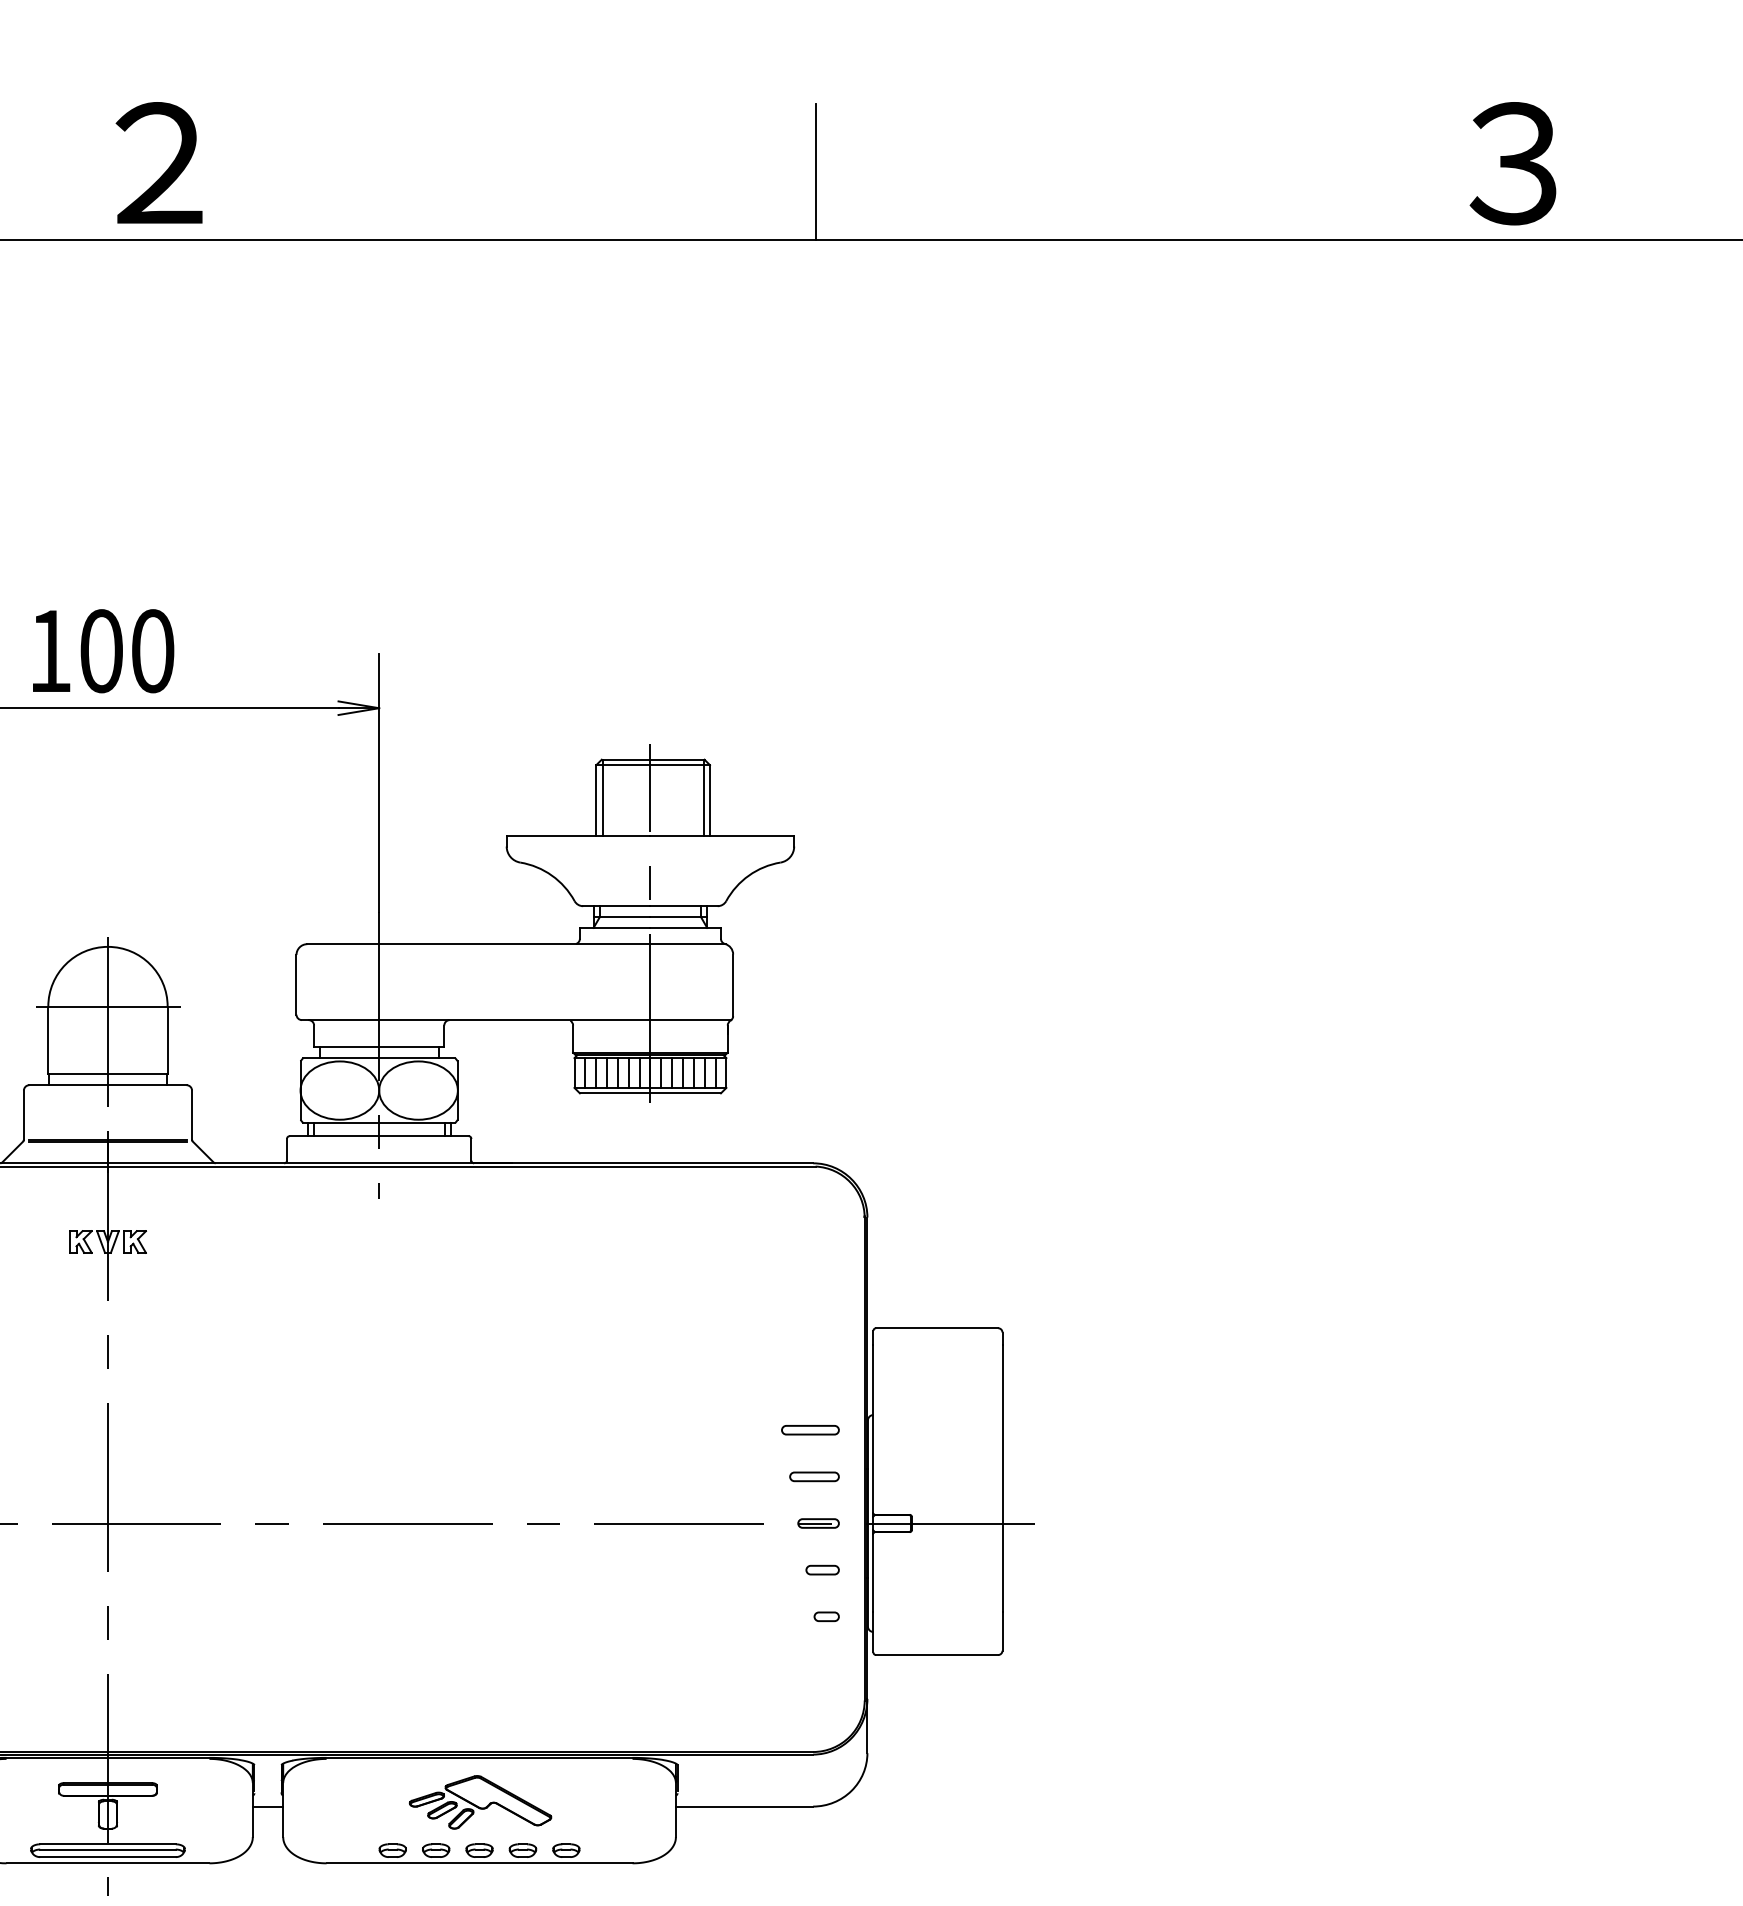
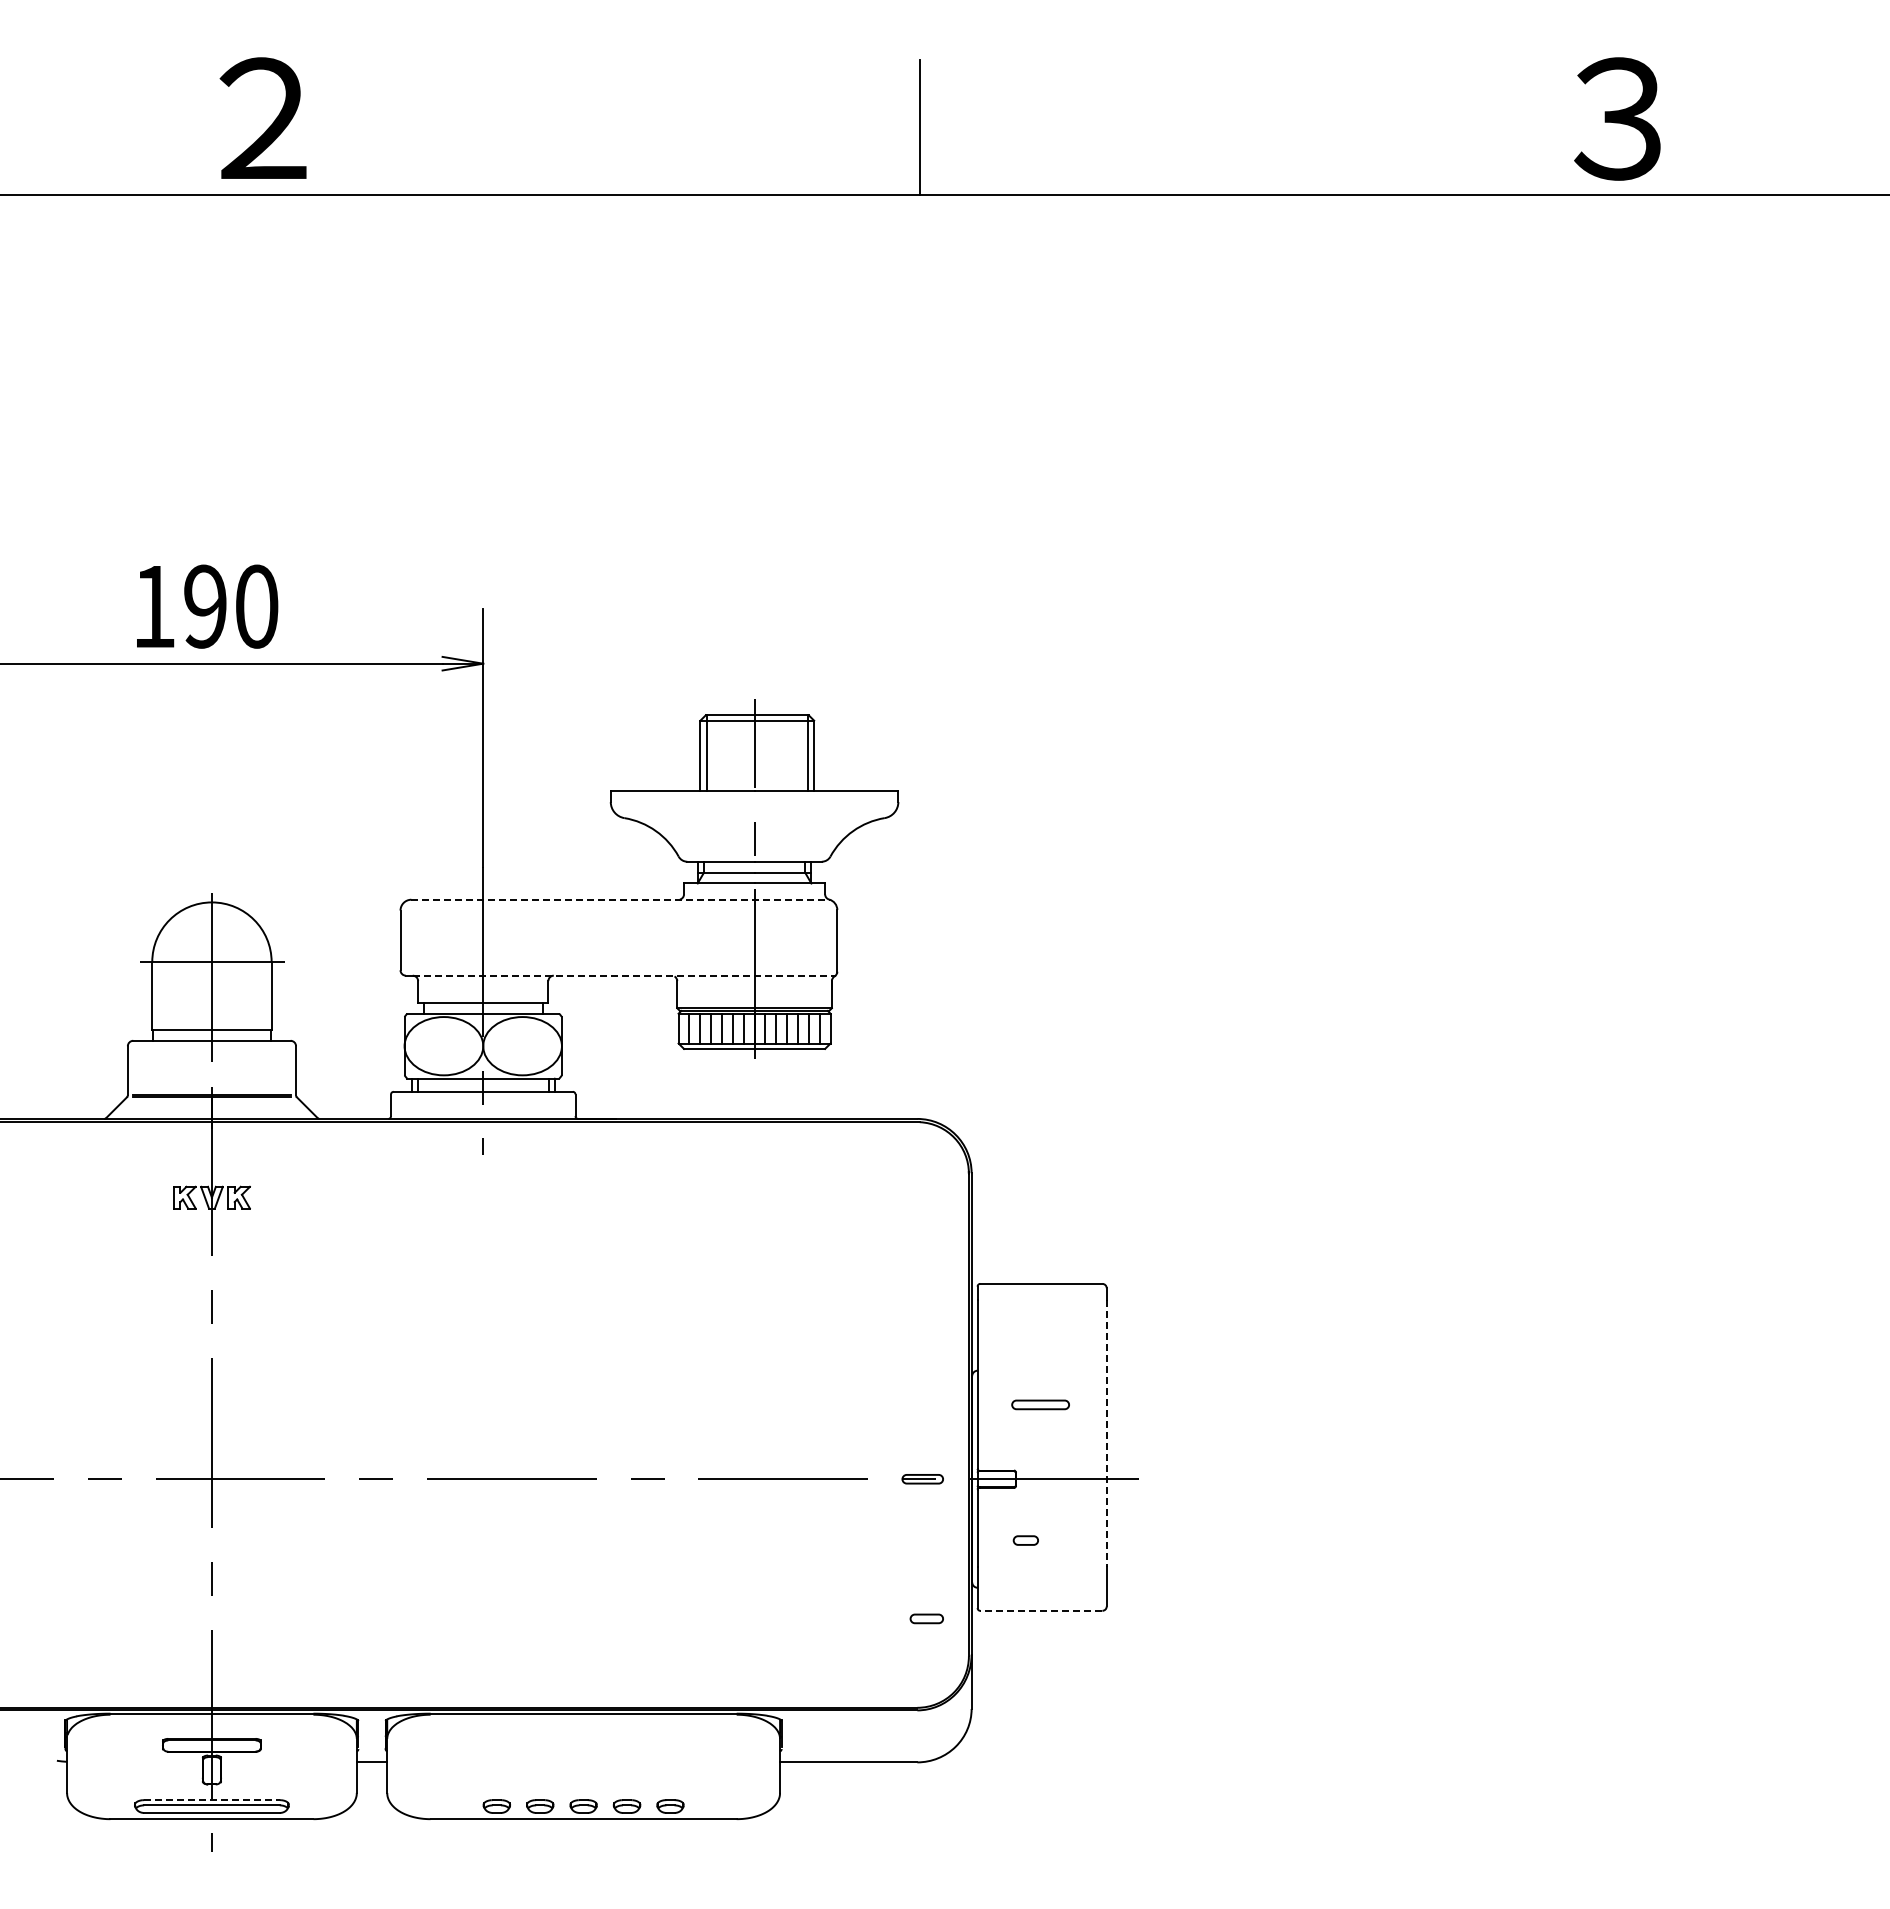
text: (101, 651) -> (205, 606), 100 -> 190
line: (517, 943) -> (621, 899), solid -> dashed
line: (520, 1019) -> (624, 975), solid -> dashed
part: (810, 1429) -> (1040, 1404), moved
part: (814, 1476) -> (918, 1432), removed
line: (1002, 1477) -> (1106, 1433), solid -> dashed
part: (822, 1569) -> (926, 1618), moved
part: (826, 1616) -> (1025, 1540), moved
line: (936, 1654) -> (1040, 1610), solid -> dashed
part: (480, 1801) -> (584, 1757), removed
line: (107, 1844) -> (211, 1800), solid -> dashed

